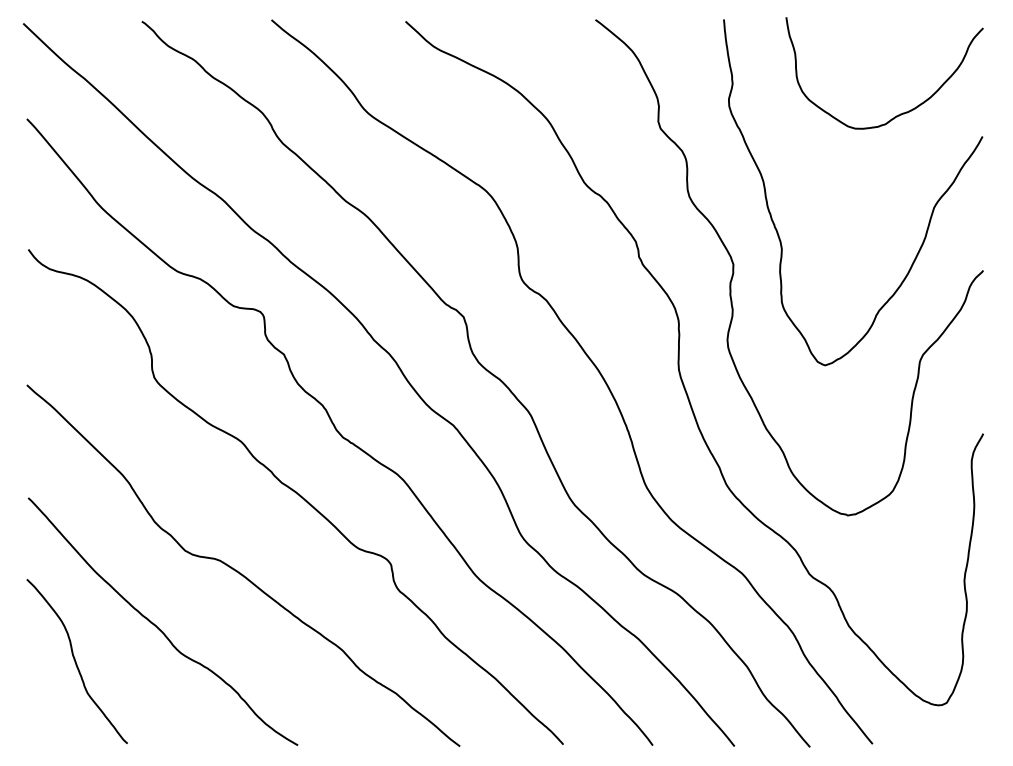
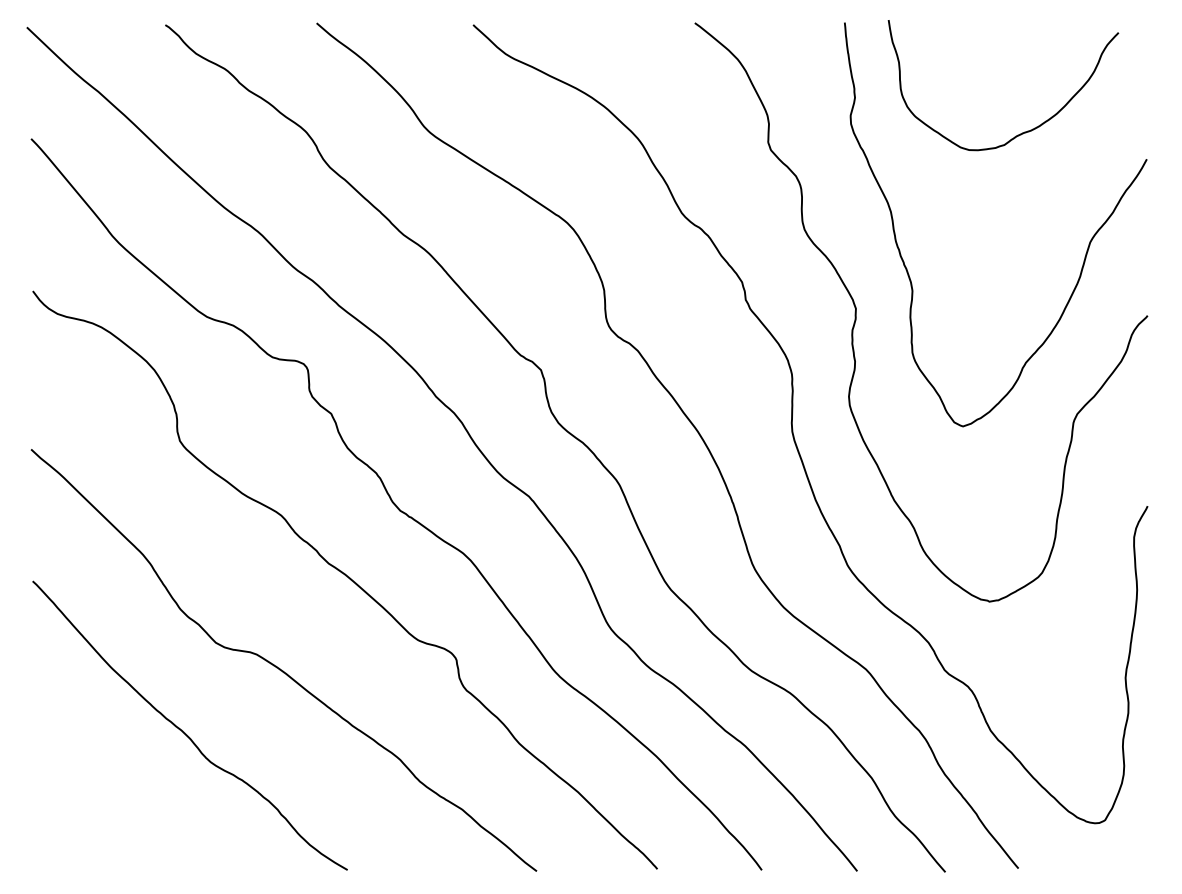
curve: (902, 112) -> (1024, 131), moved
curve: (76, 661) -> (88, 772), removed

